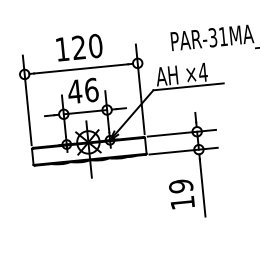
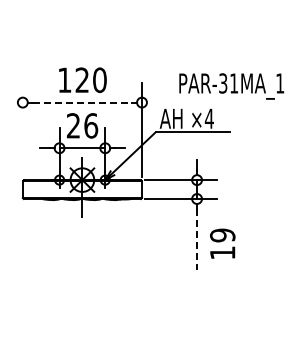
line: (81, 68) -> (82, 102), solid -> dashed
text: (74, 91) -> (73, 125), 46 -> 26
line: (26, 99) -> (22, 129), removed
line: (203, 188) -> (197, 239), solid -> dashed
text: (181, 193) -> (222, 243), moved

